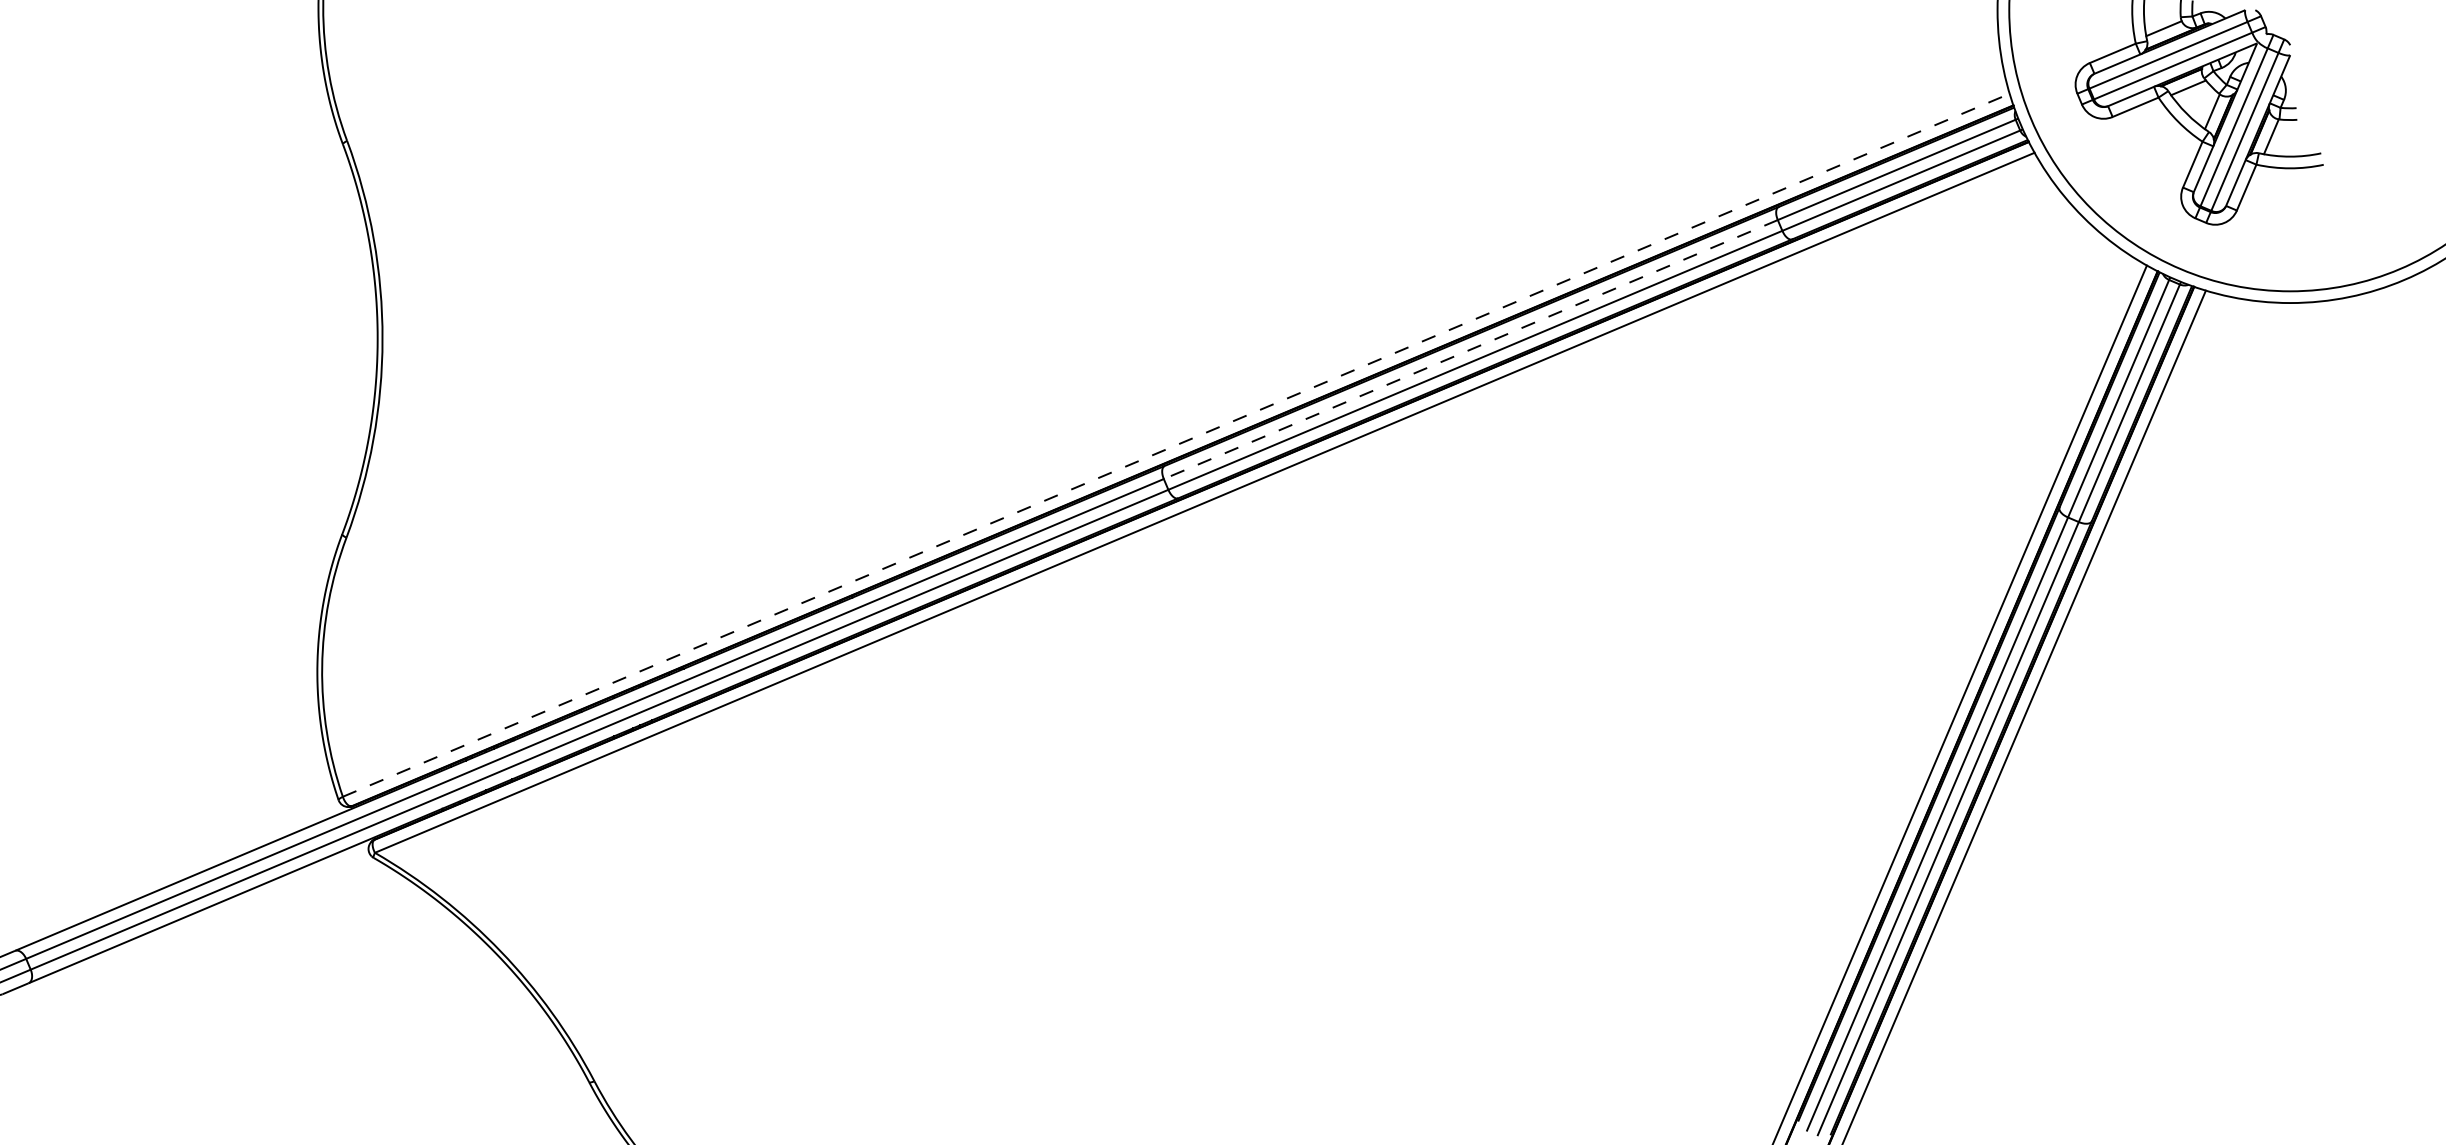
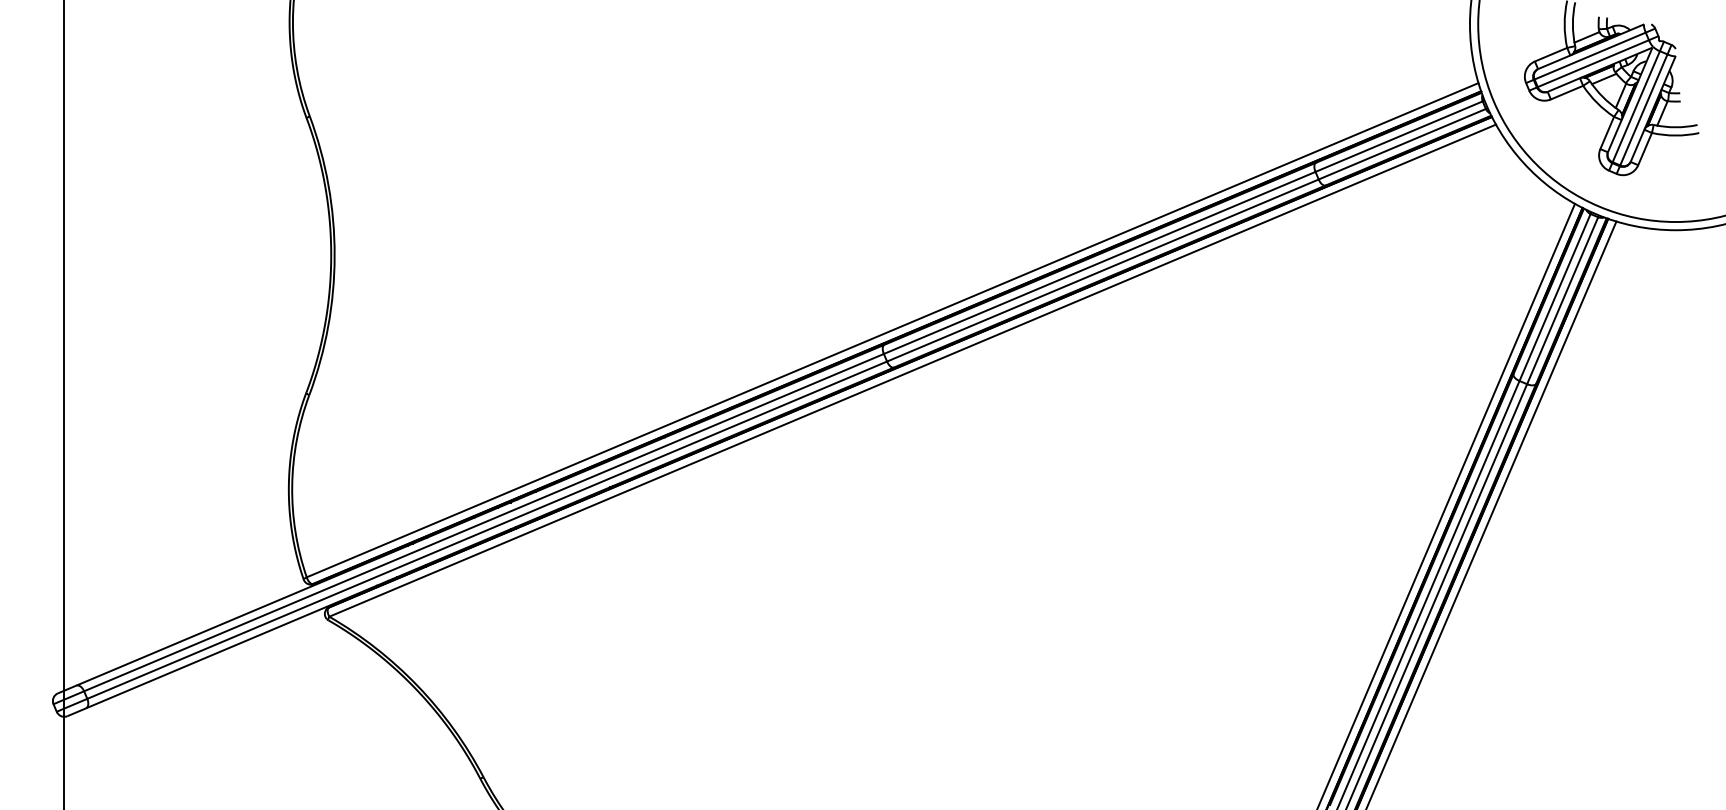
line: (1470, 350) -> (1099, 263), dashed -> solid
line: (1176, 445) -> (892, 330), dashed -> solid

